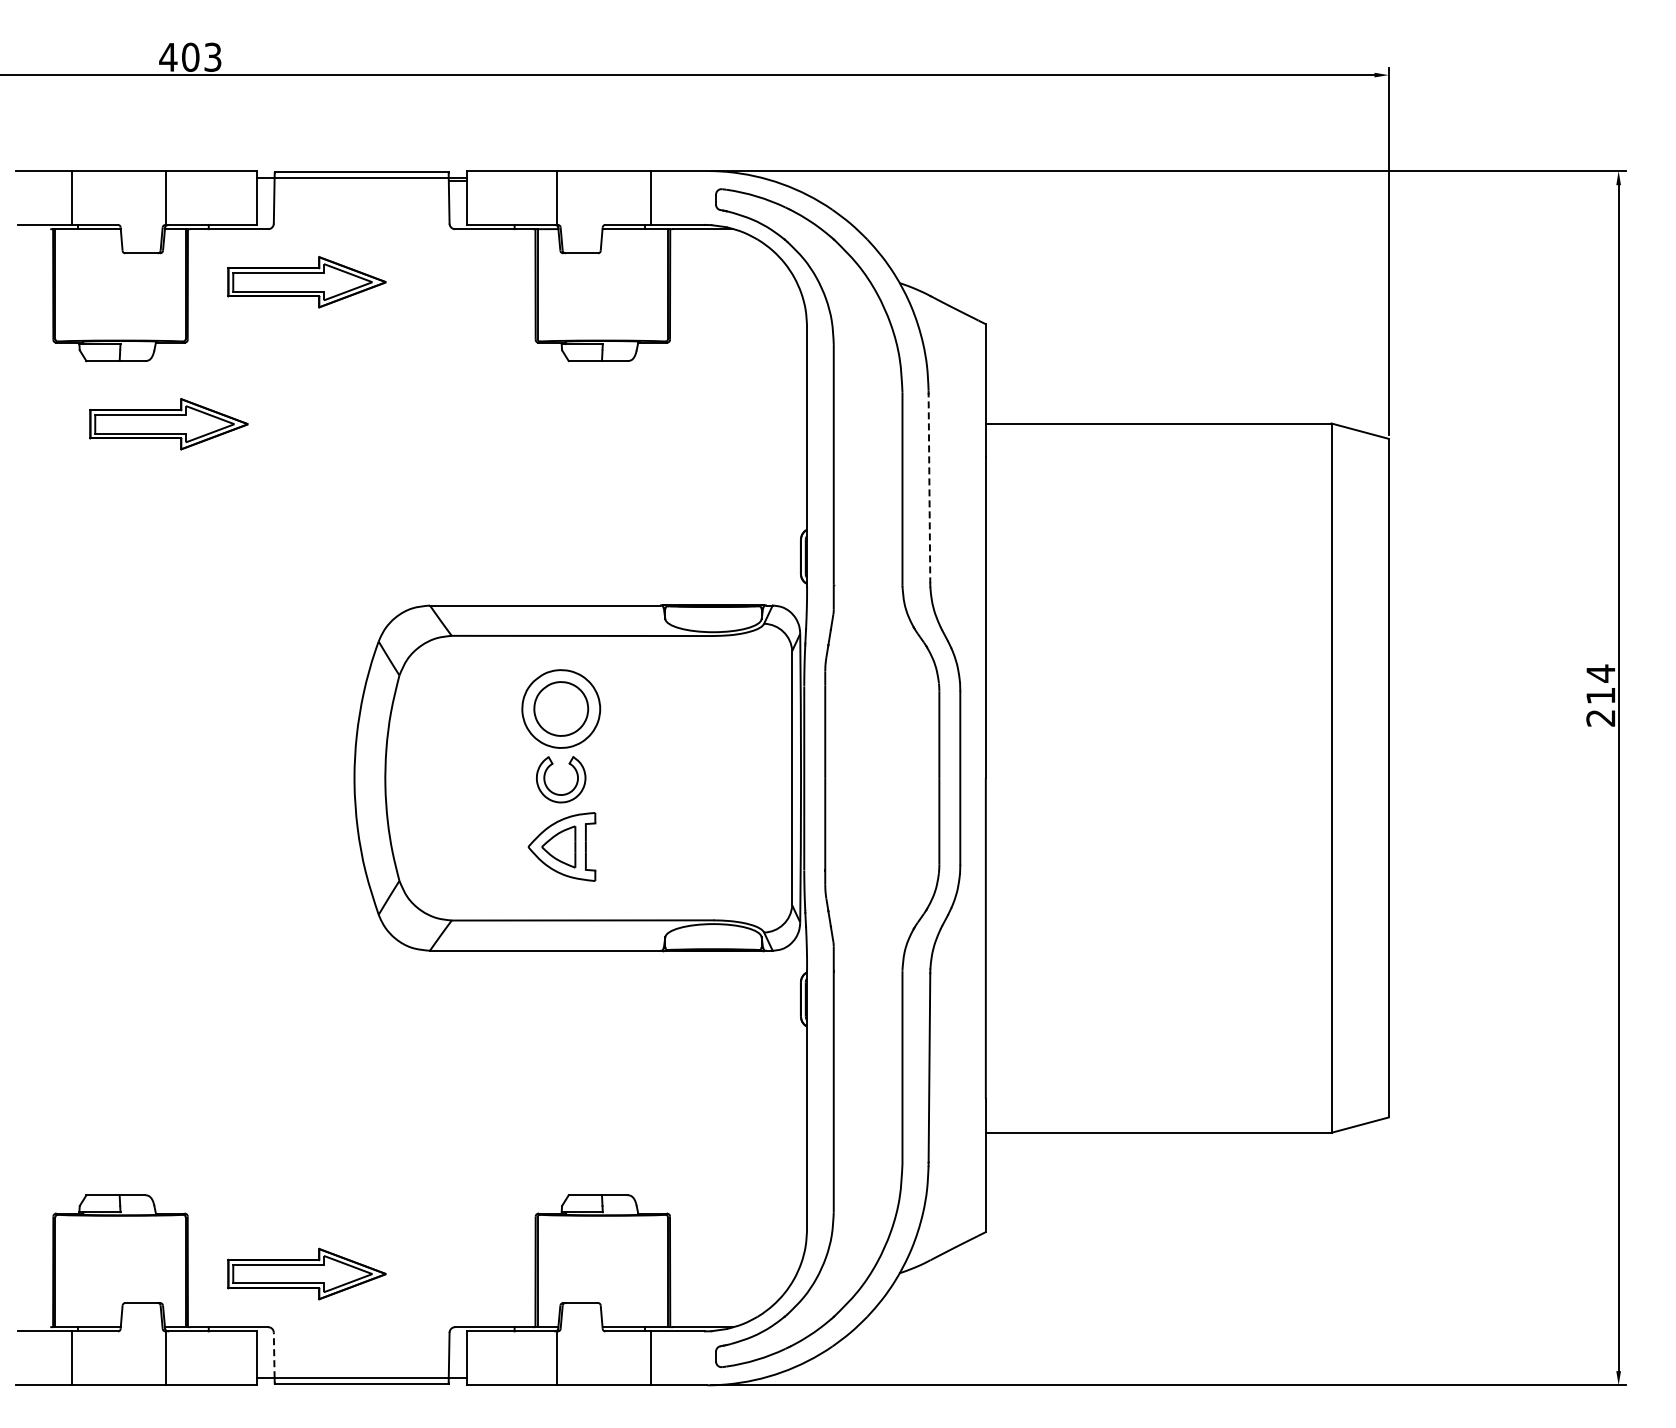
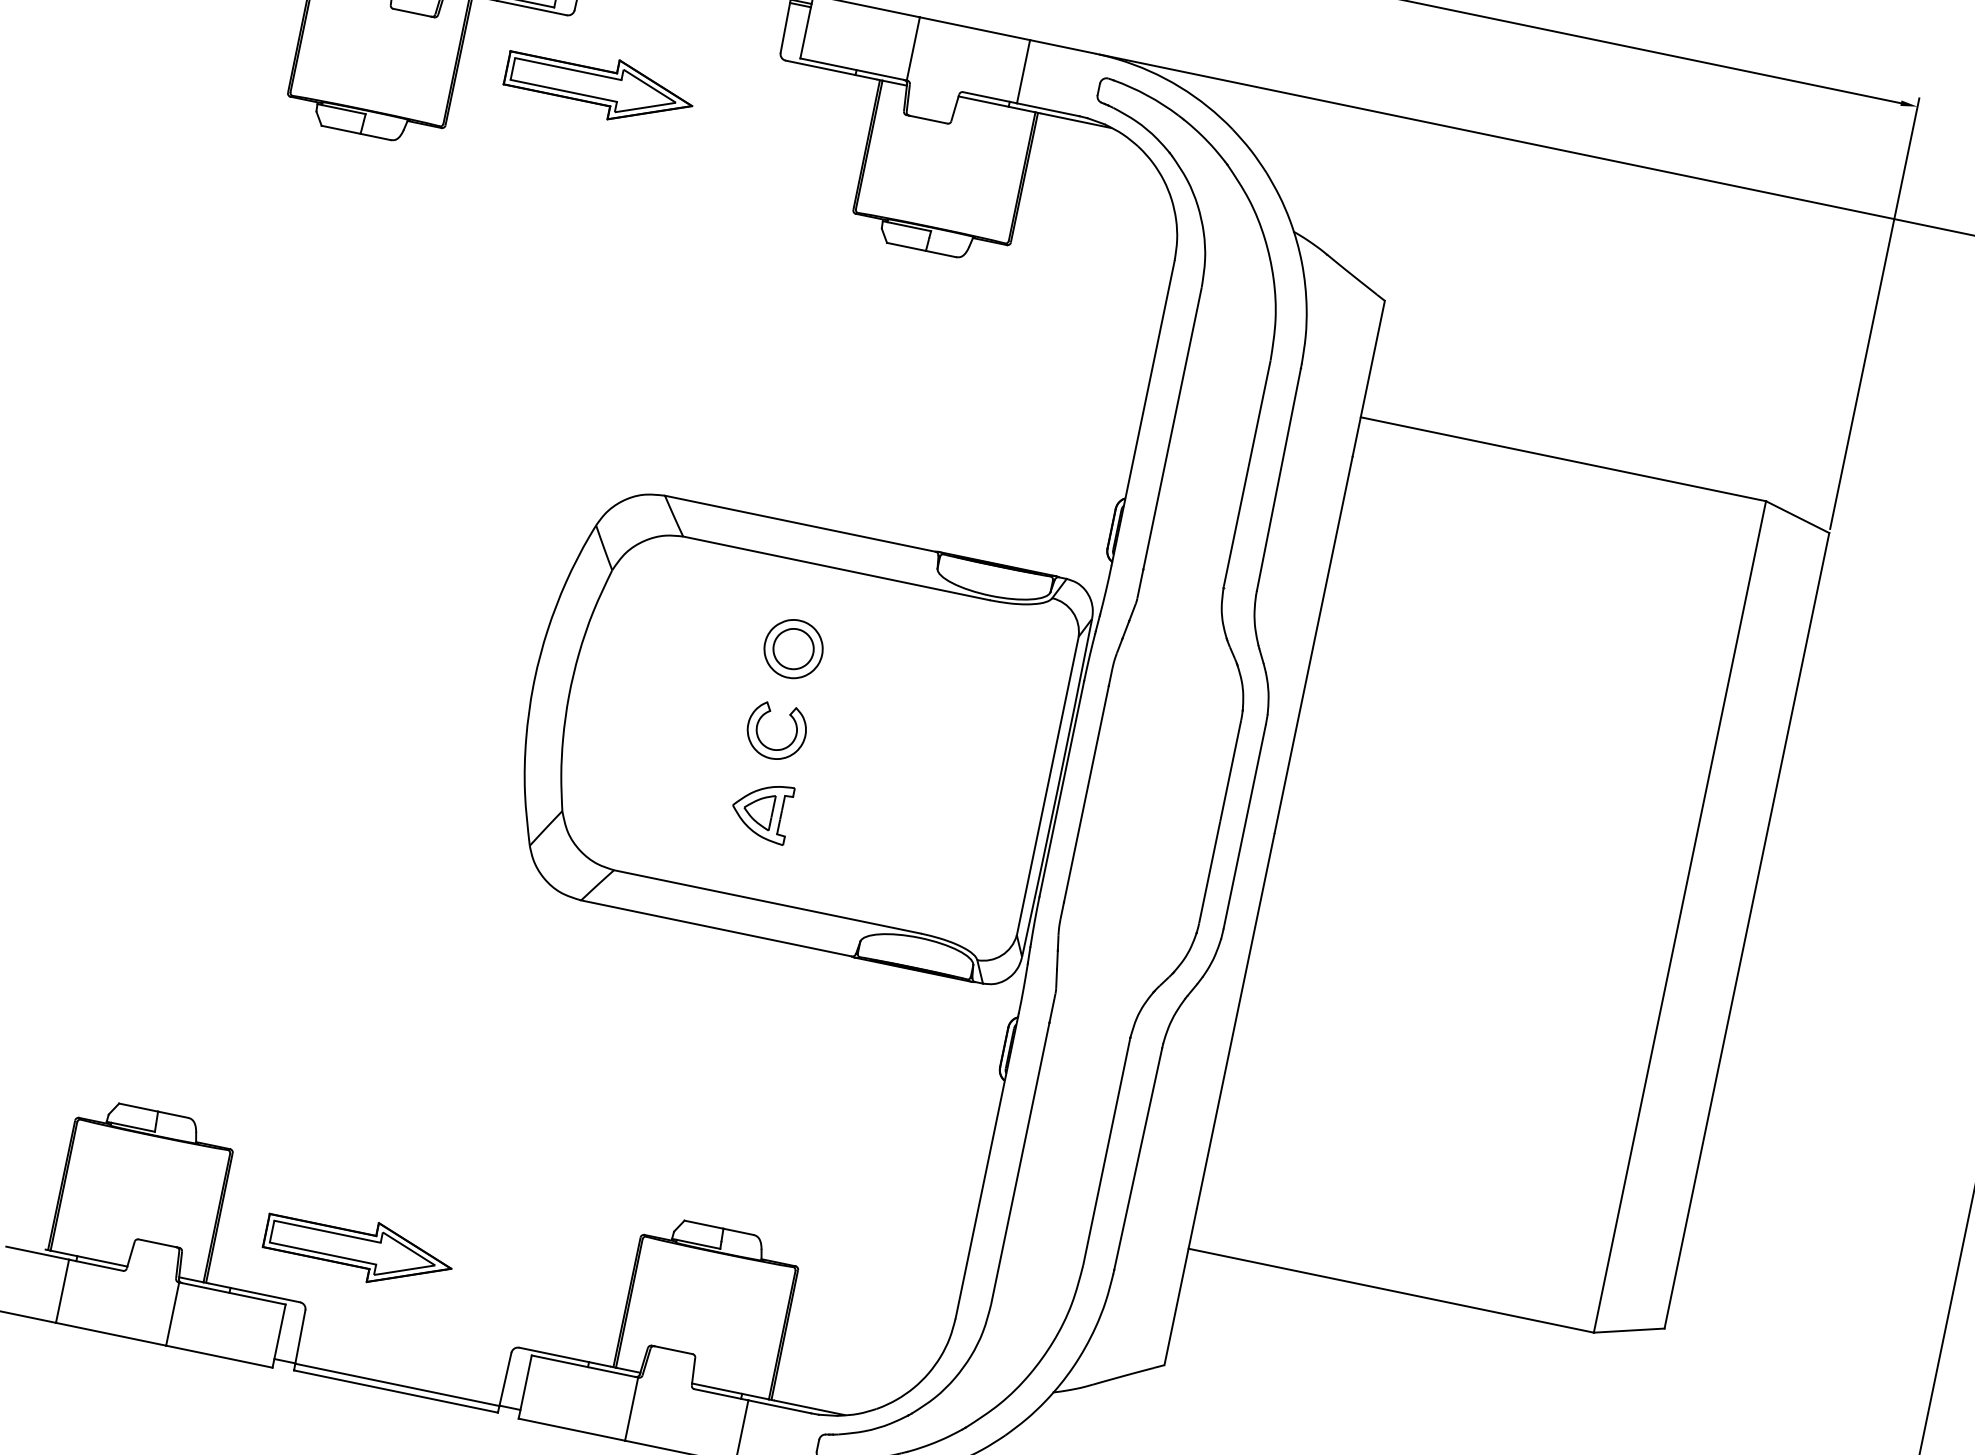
part: (168, 424) -> (402, 220), removed
line: (929, 487) -> (1279, 478), dashed -> solid
part: (560, 709) -> (792, 649), size x0.62
part: (561, 847) -> (760, 811), size x0.71
line: (274, 1355) -> (300, 1337), dashed -> solid

